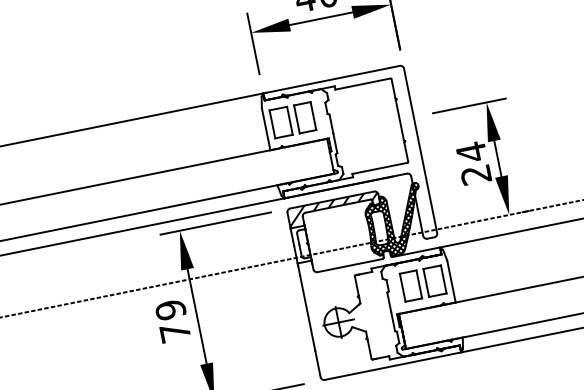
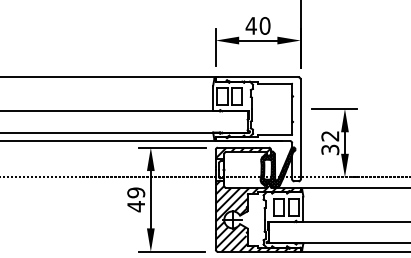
text: (473, 162) -> (330, 142), 24 -> 32
hatch: (377, 307) -> (257, 215), added
text: (174, 332) -> (135, 206), 79 -> 49

